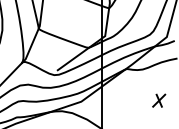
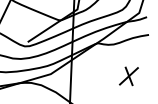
part: (158, 100) -> (128, 76), size x1.43

